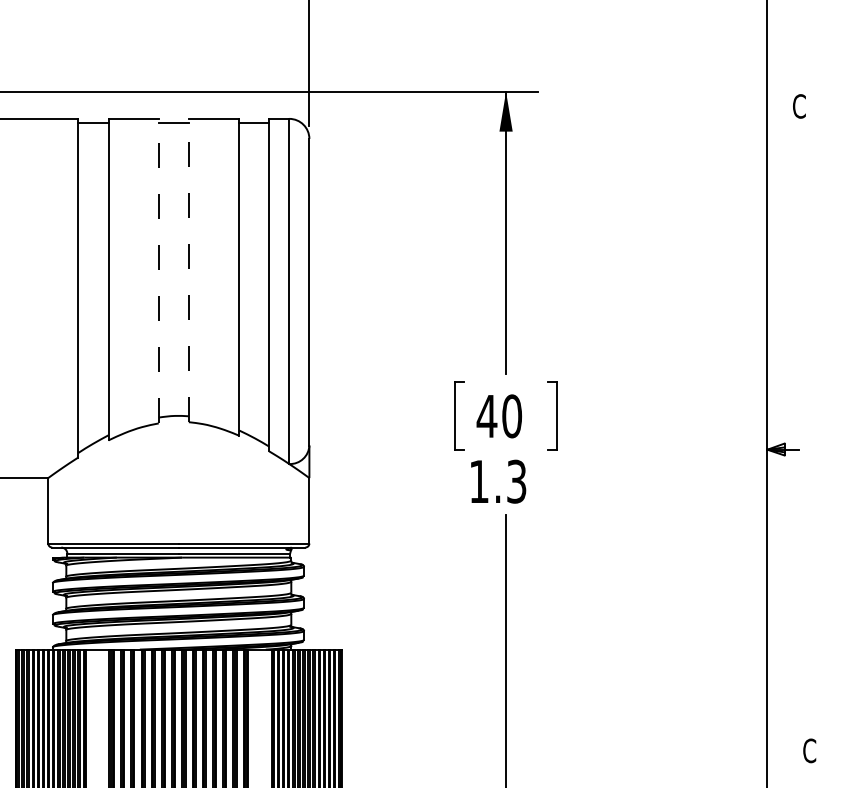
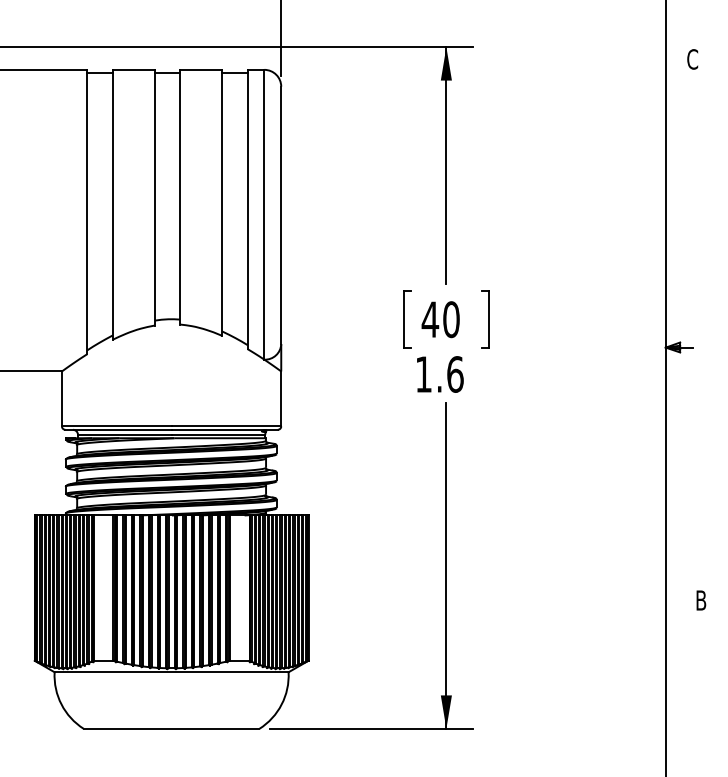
line: (189, 269) -> (180, 196), dashed -> solid
line: (158, 270) -> (154, 197), dashed -> solid
text: (516, 481) -> (455, 374), 1.3 -> 1.6
text: (808, 750) -> (700, 600), C -> B

